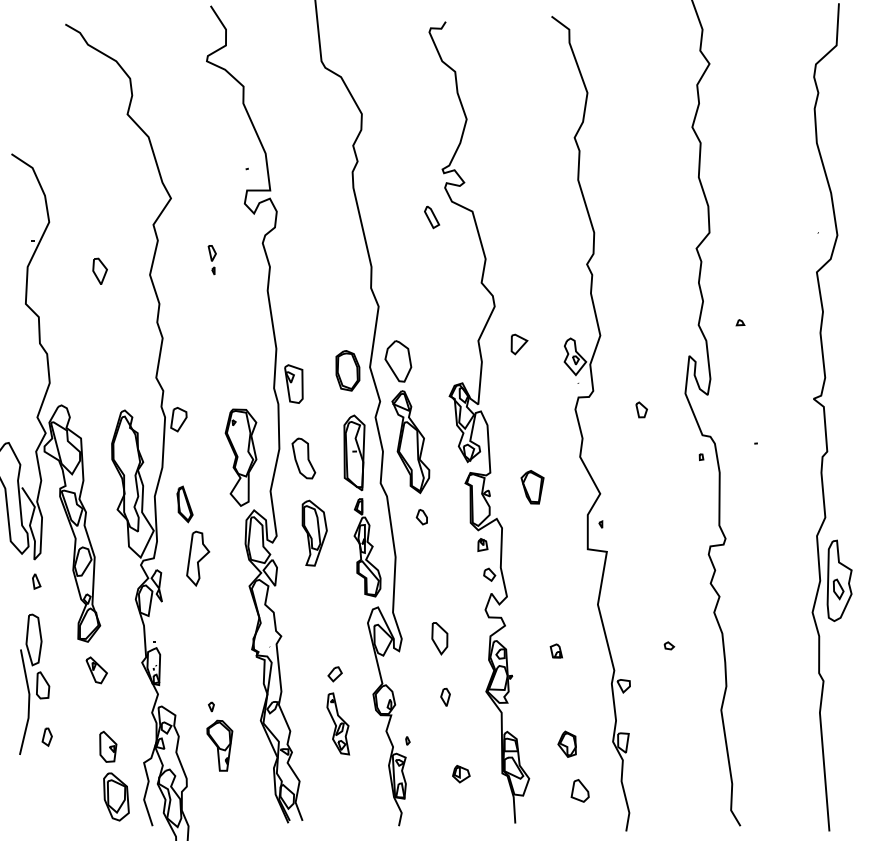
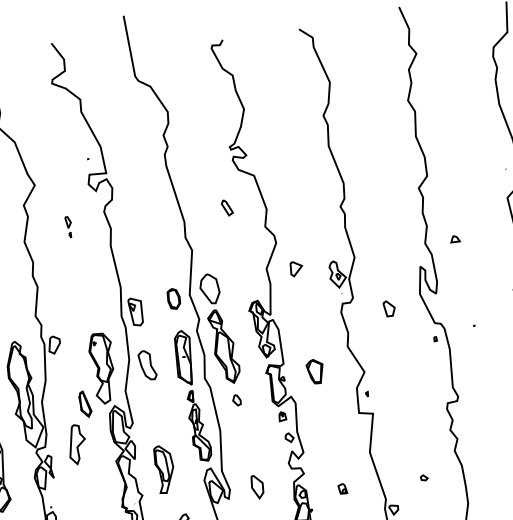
part: (432, 217) -> (227, 207), moved
part: (740, 322) -> (455, 239), size x1.6
part: (347, 370) -> (173, 298), size x0.7
part: (641, 409) -> (389, 308), size x1.4
part: (184, 504) -> (85, 404), moved
part: (314, 532) -> (164, 468), moved

